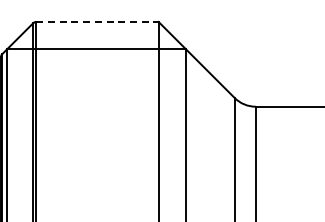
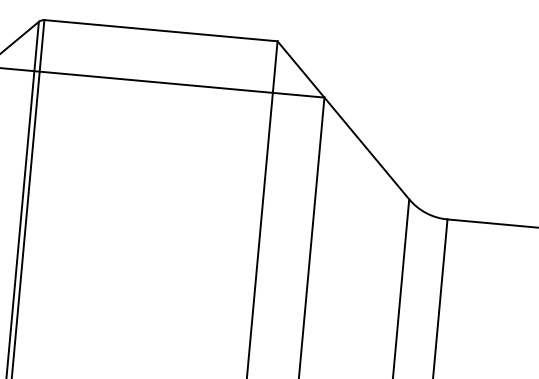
line: (97, 21) -> (161, 29), dashed -> solid

